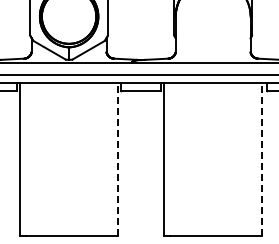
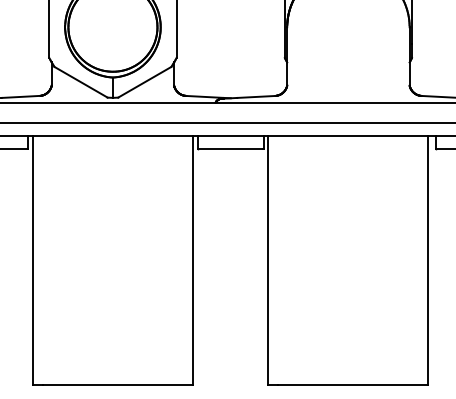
line: (118, 158) -> (193, 259), dashed -> solid
line: (262, 158) -> (429, 259), dashed -> solid

